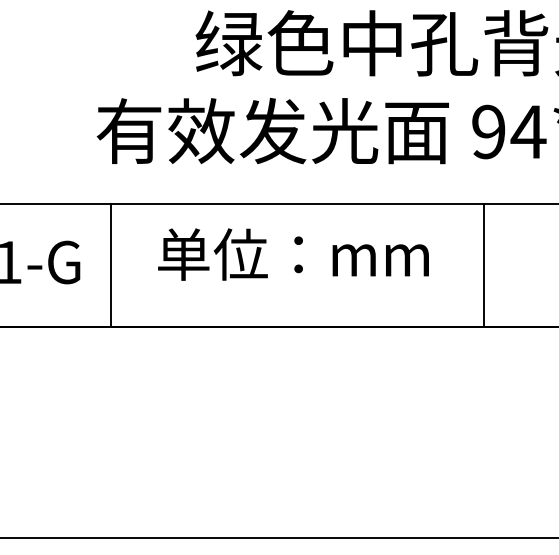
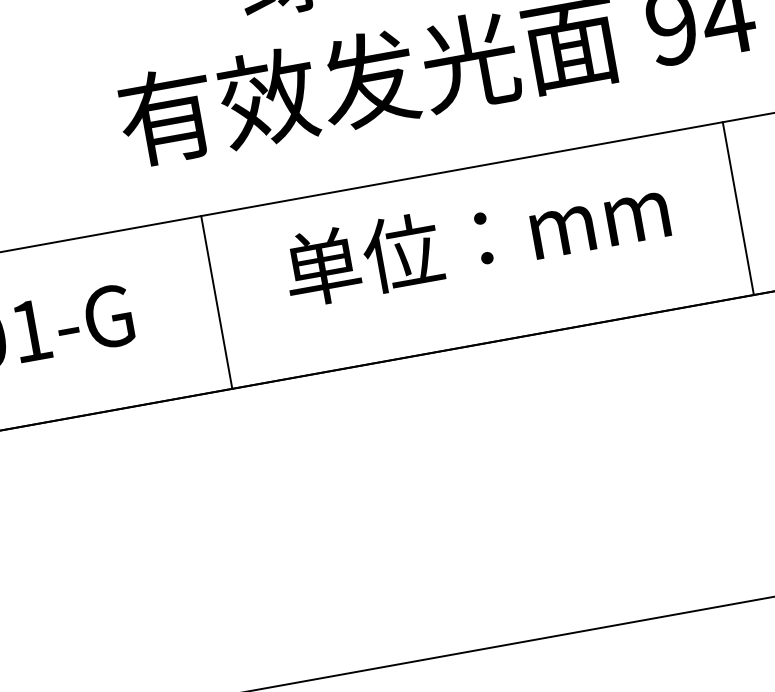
text: (293, 254) -> (476, 239), moved
line: (111, 265) -> (216, 301), moved
line: (483, 265) -> (737, 208), moved

